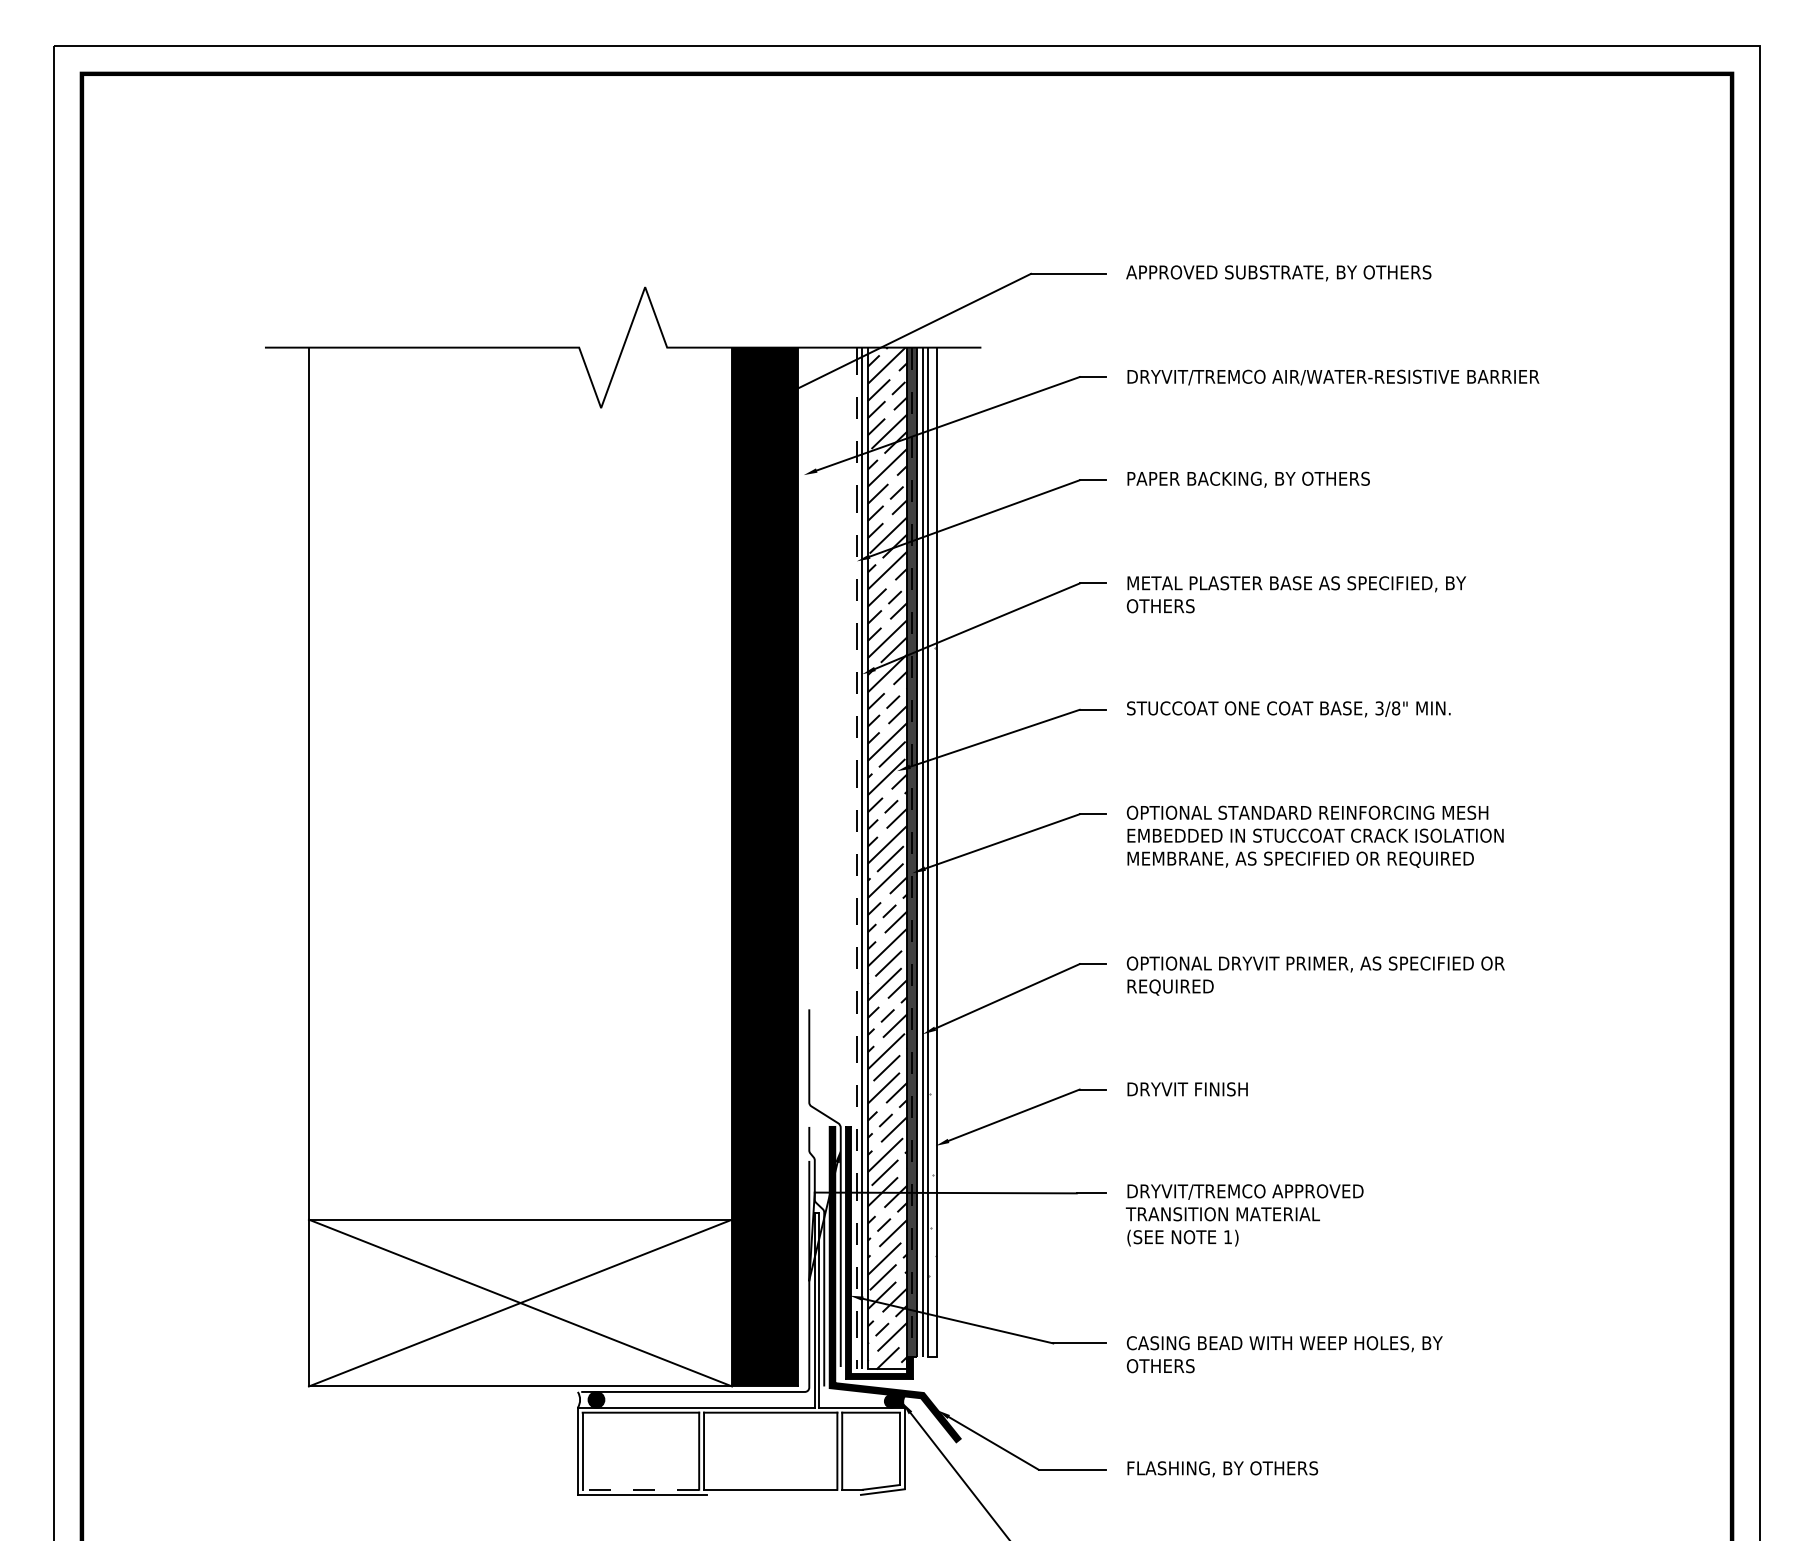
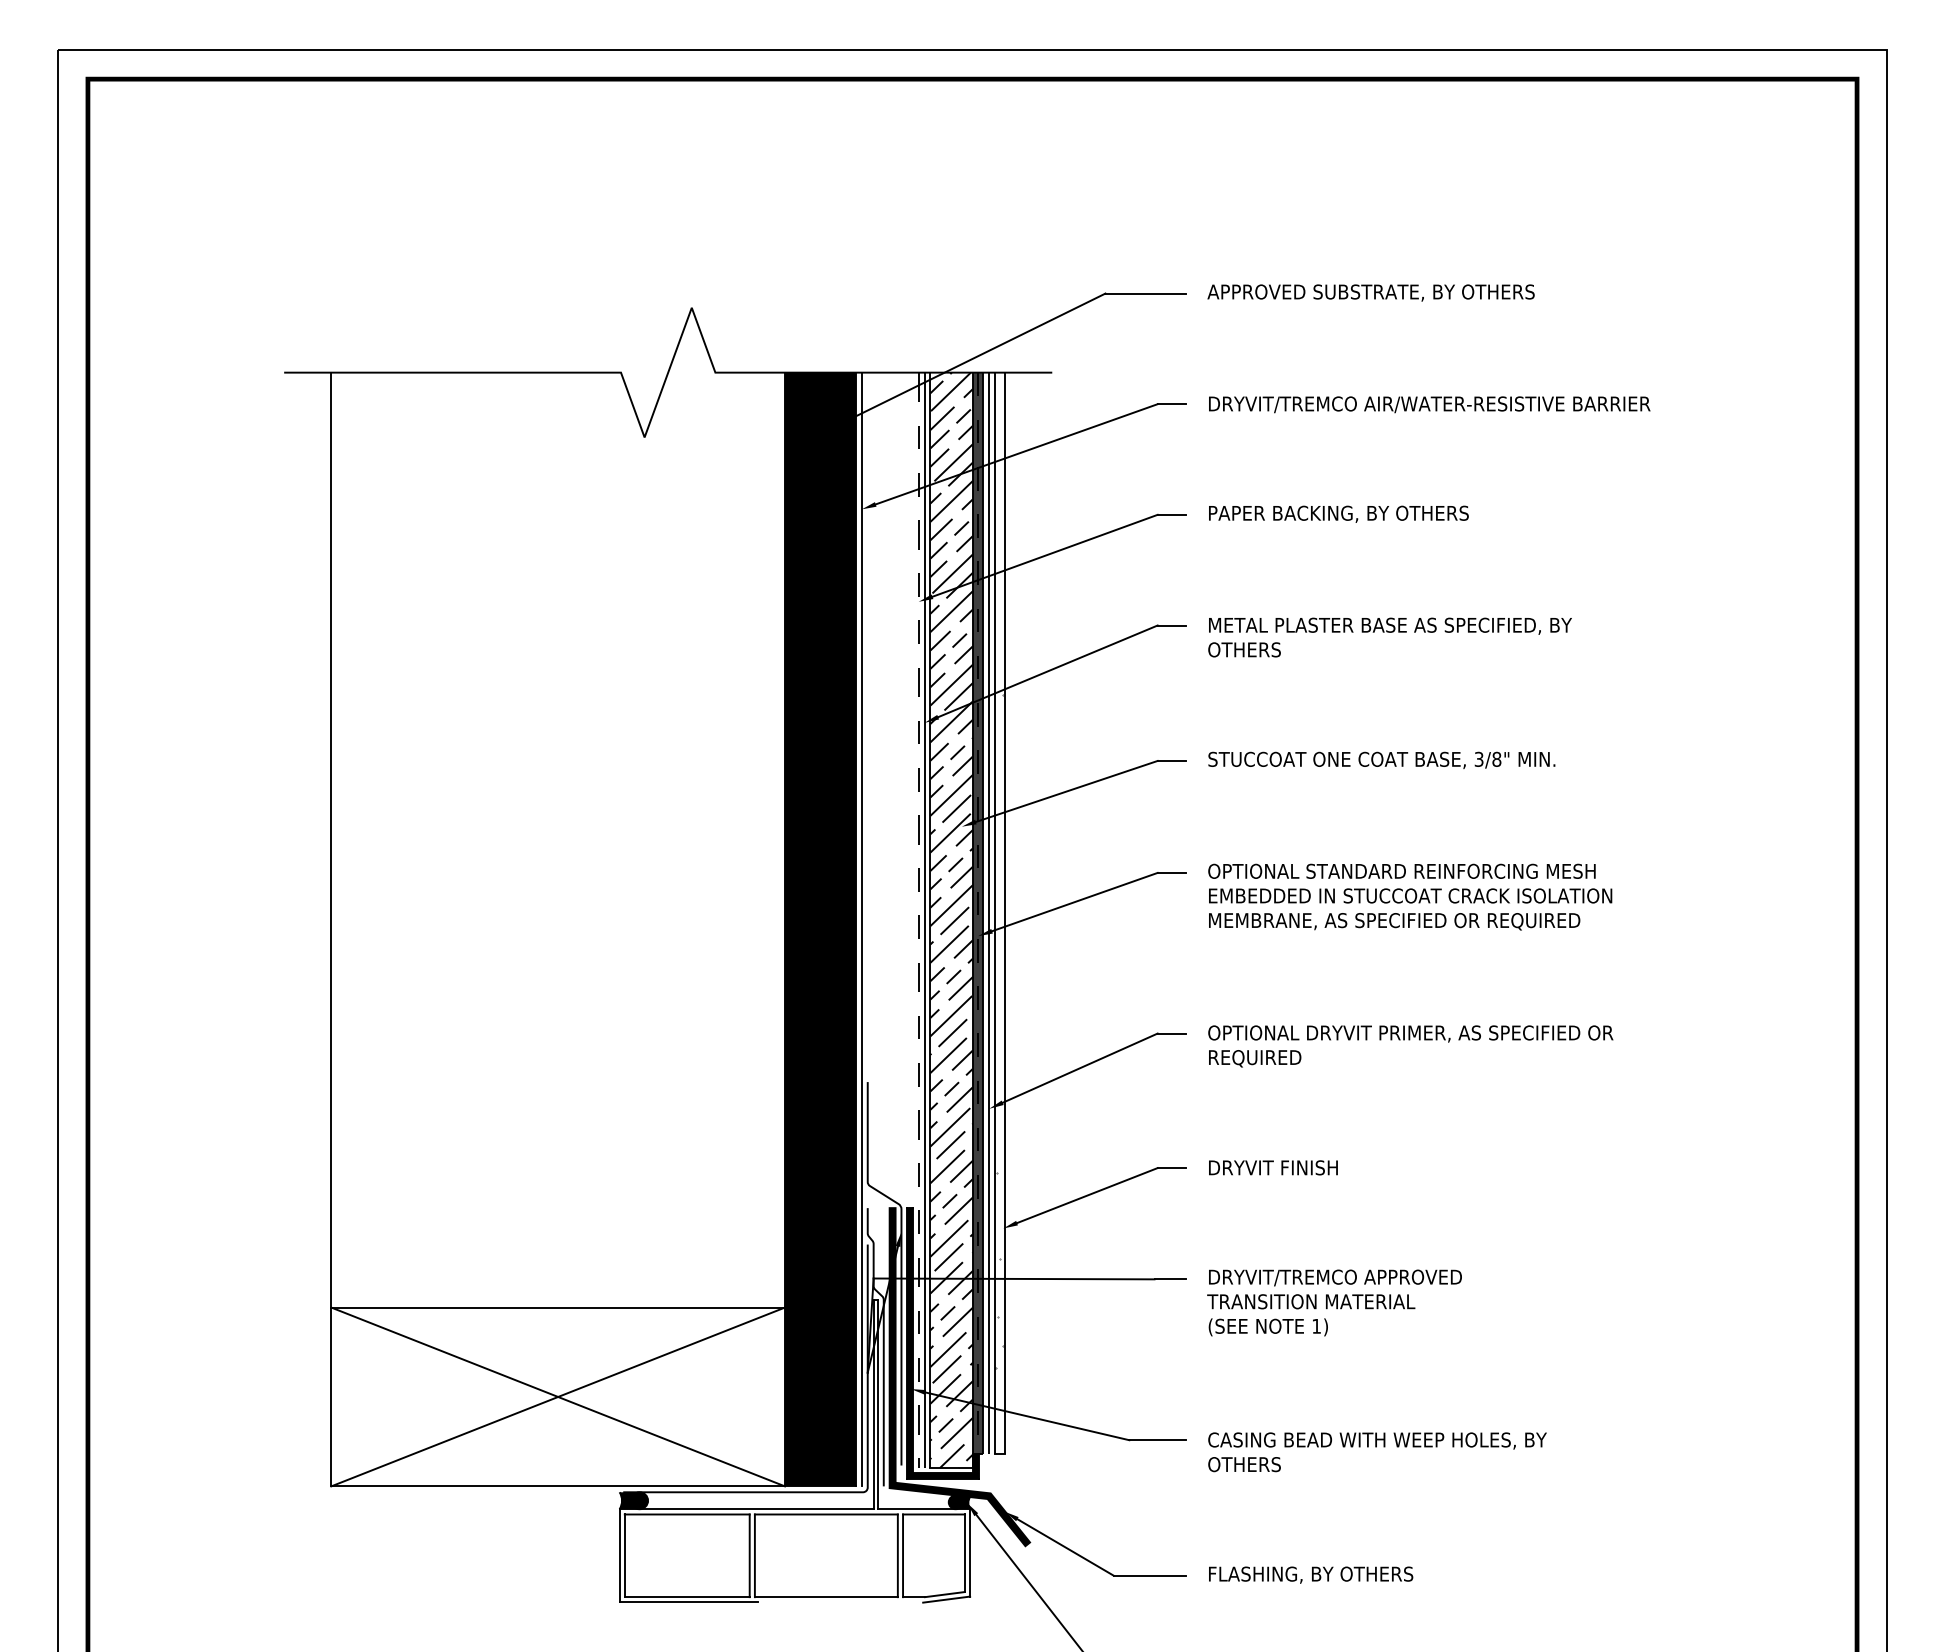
line: (803, 866) -> (861, 928), added
fill: (586, 1399) -> (628, 1500), added
line: (640, 1489) -> (686, 1596), dashed -> solid

